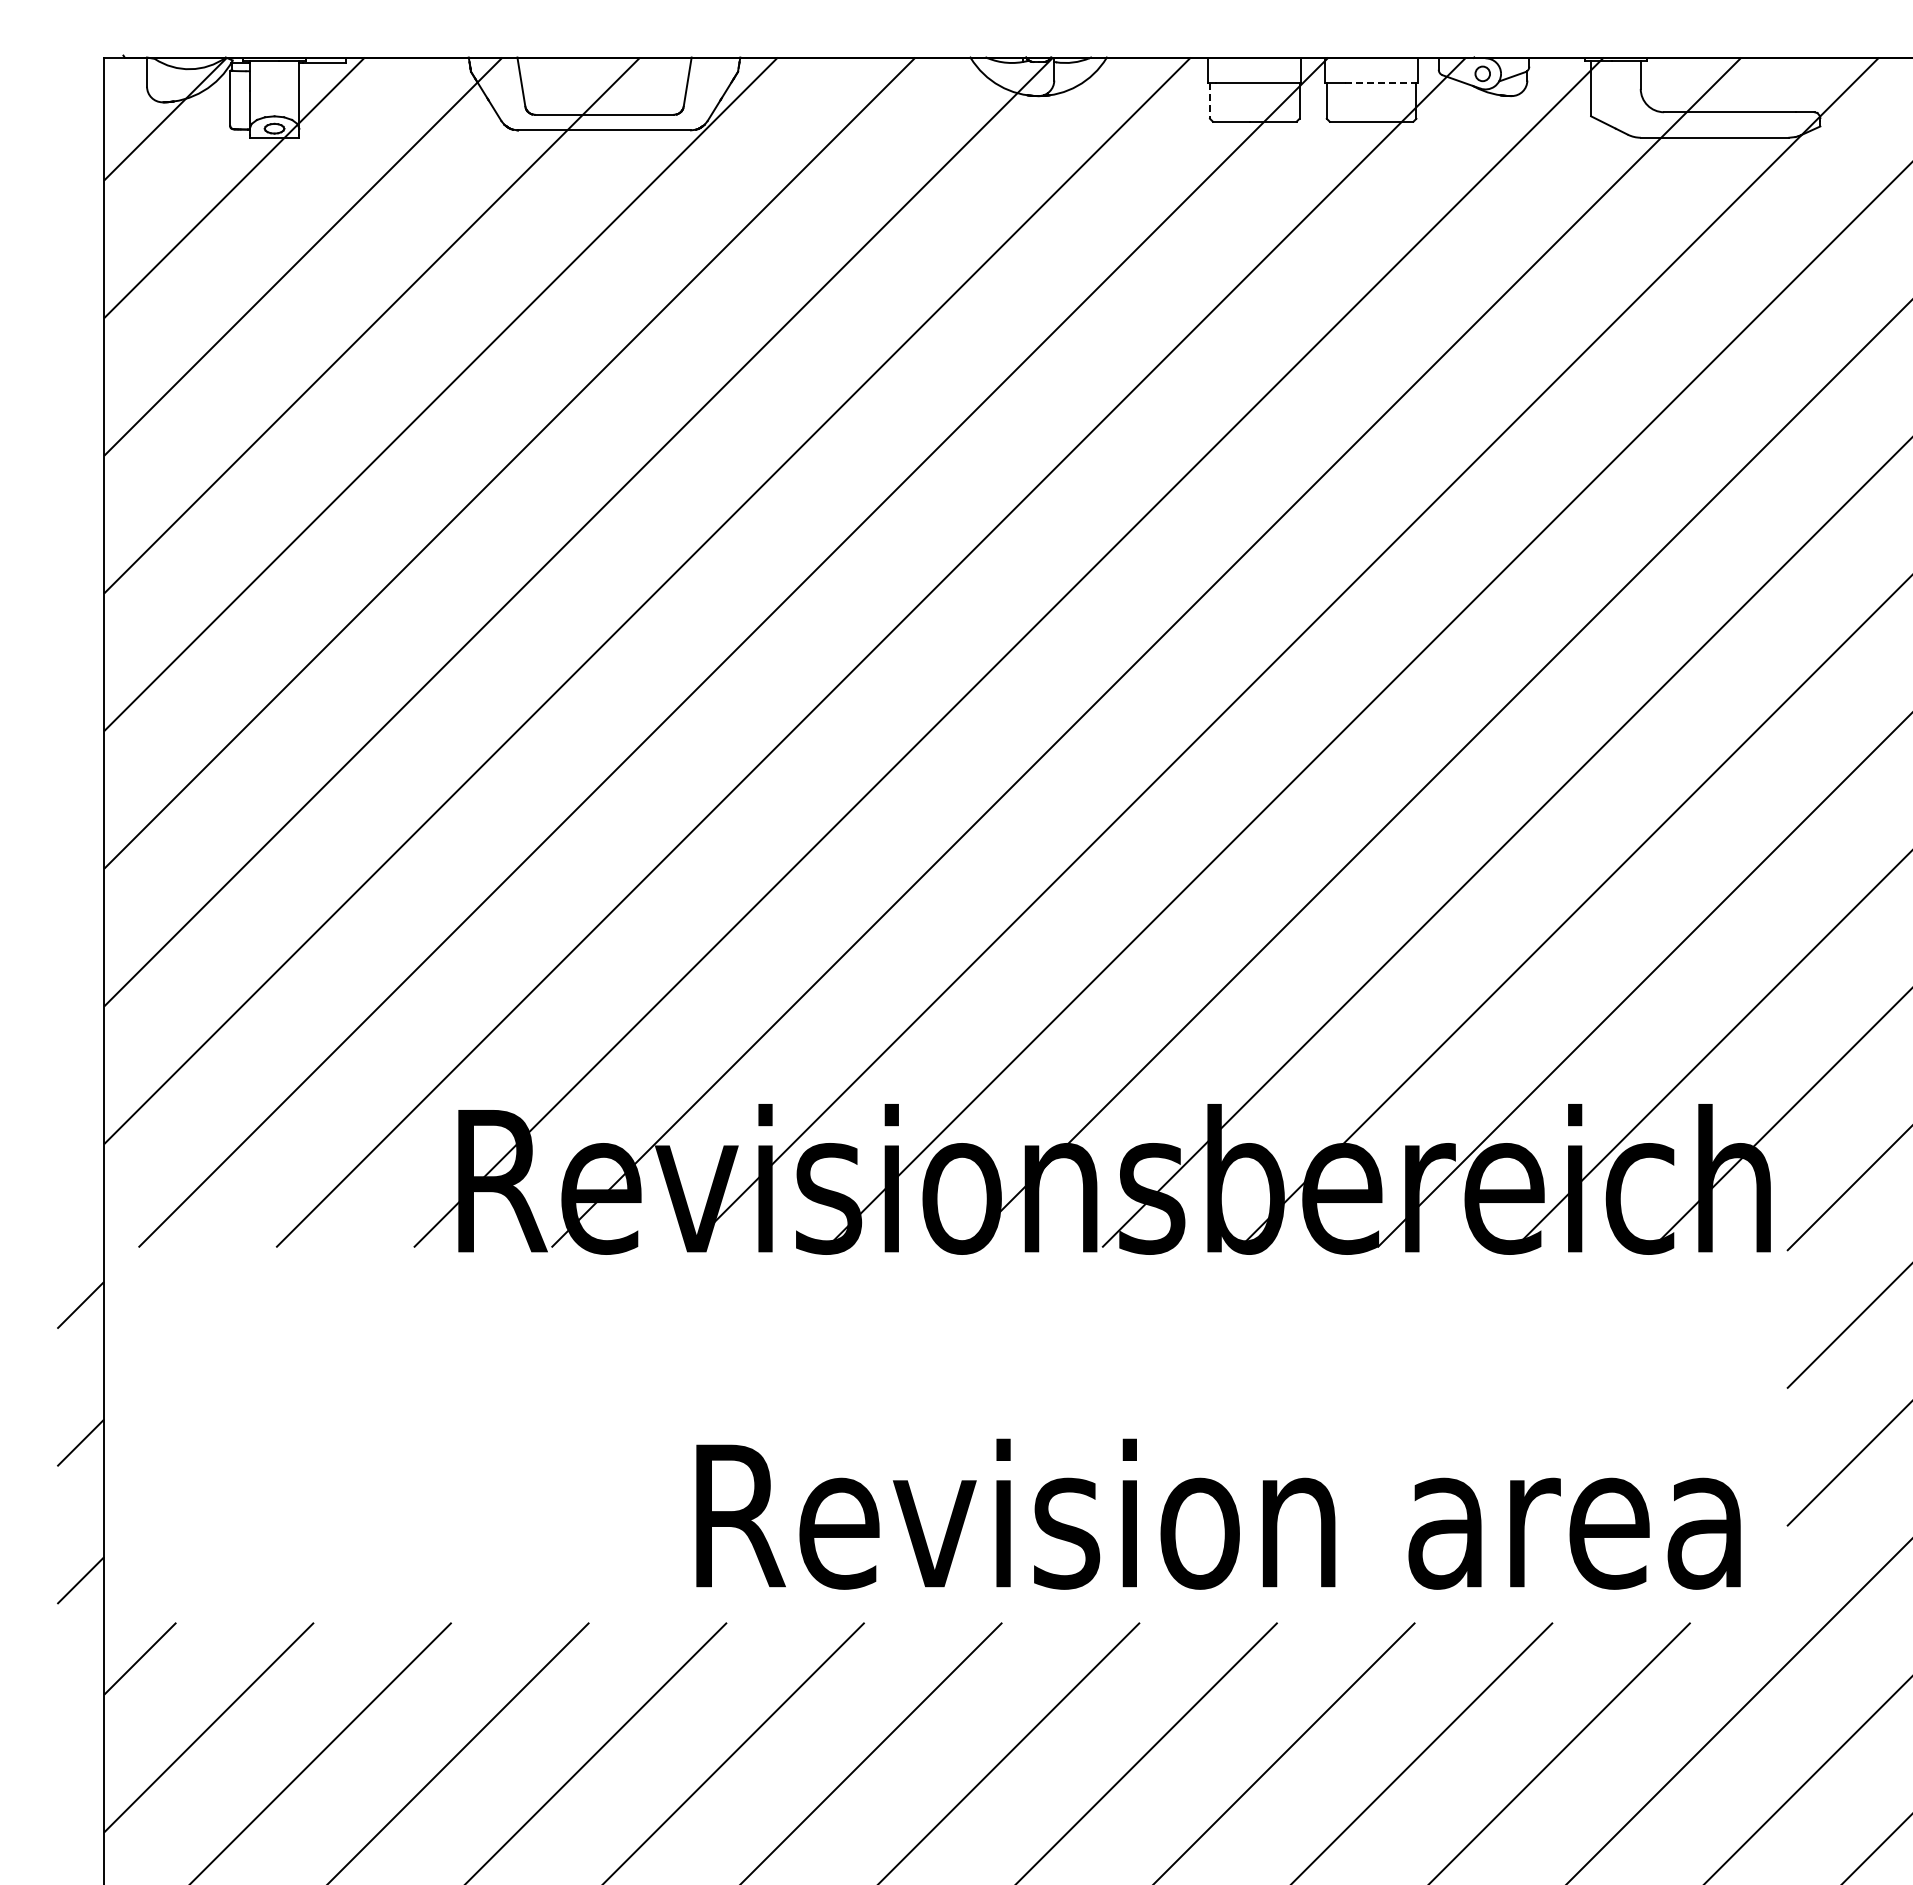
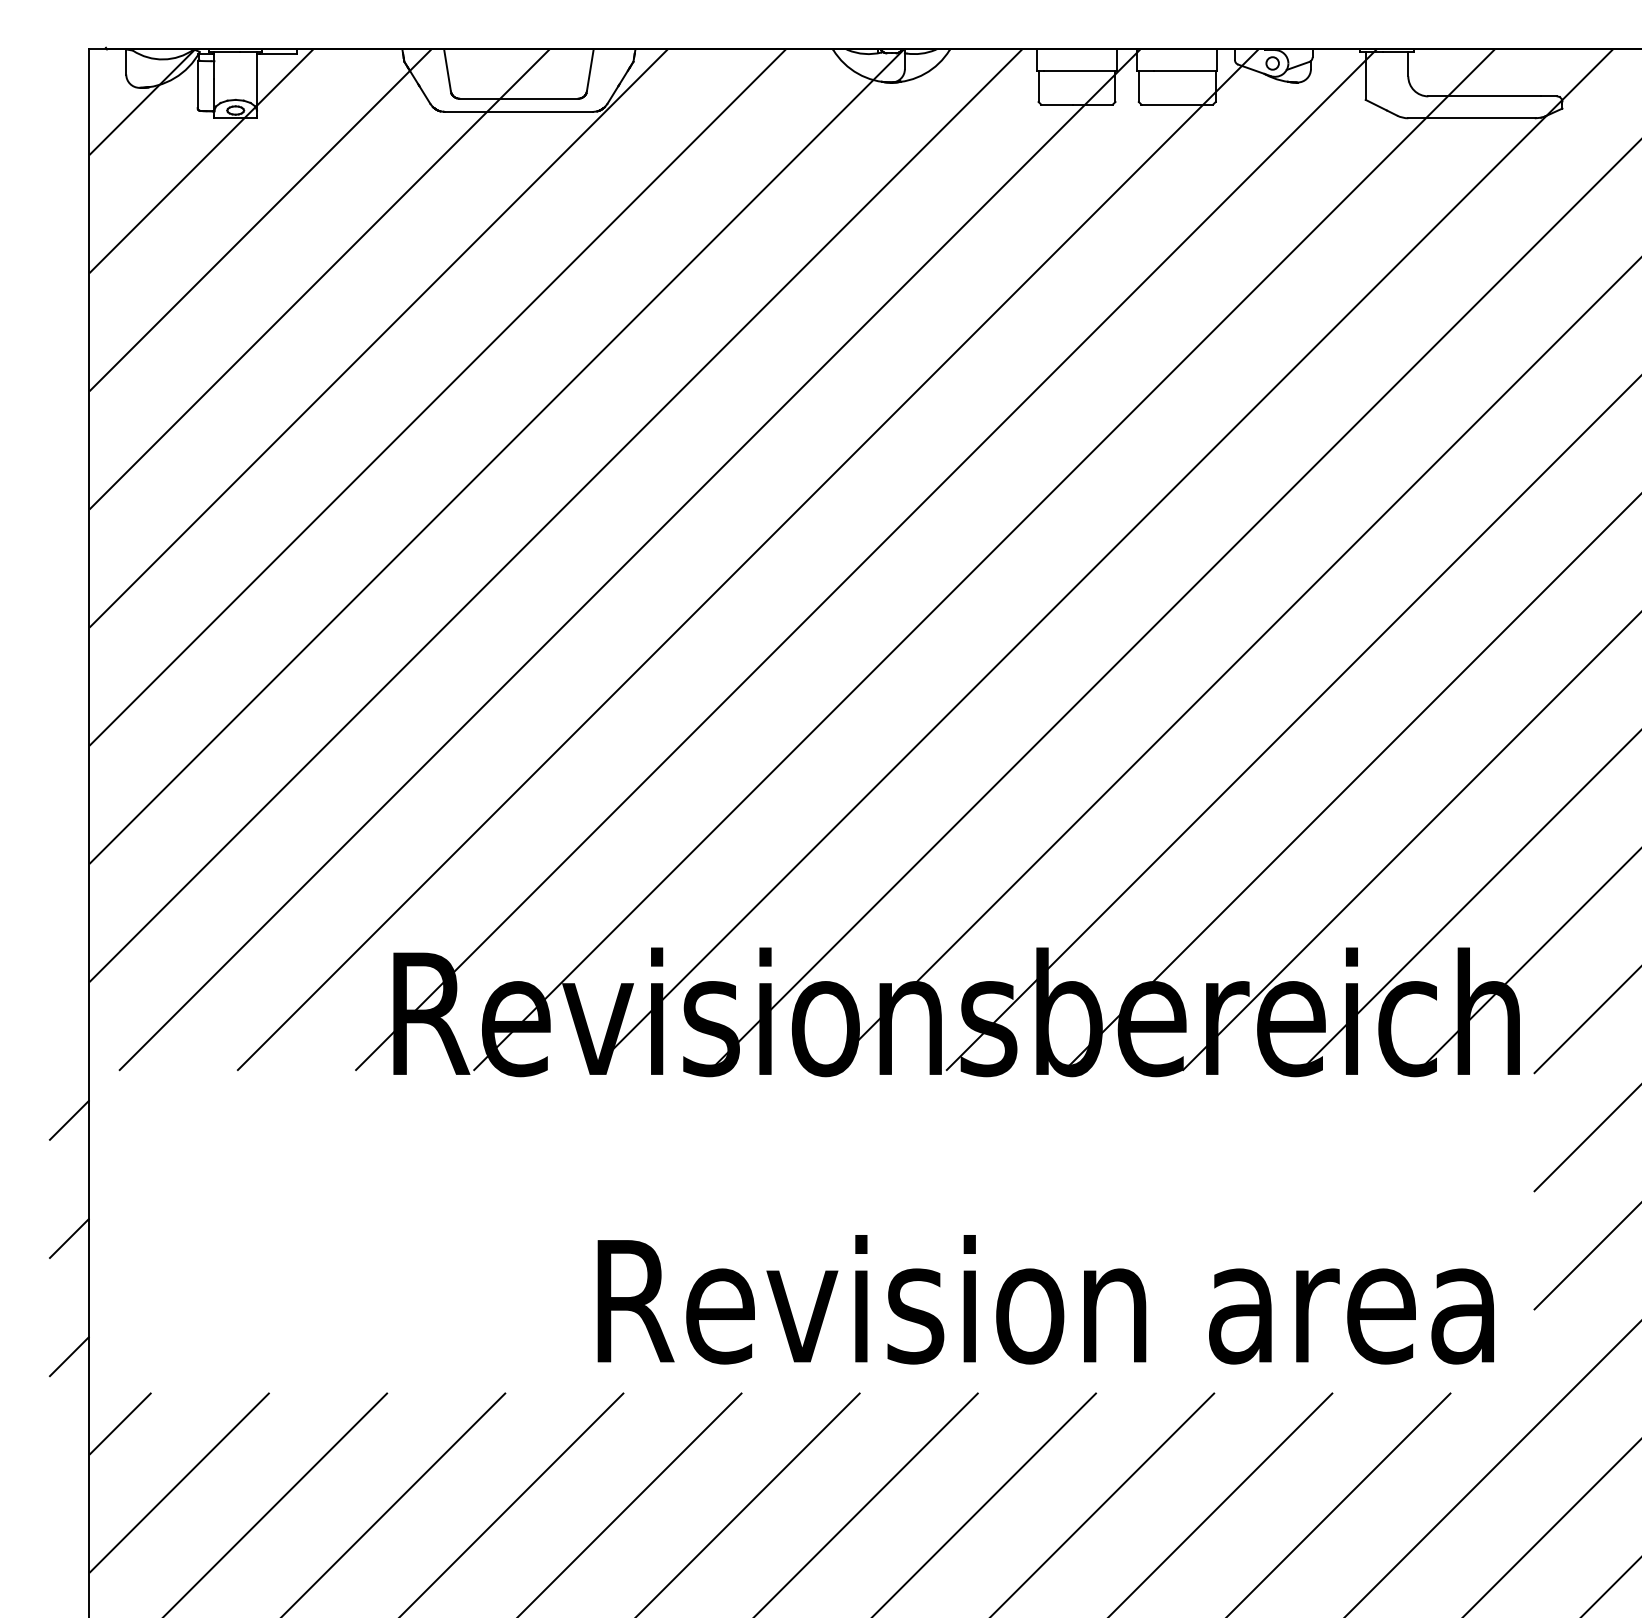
line: (1381, 82) -> (1185, 70), dashed -> solid
line: (1210, 101) -> (1039, 87), dashed -> solid

